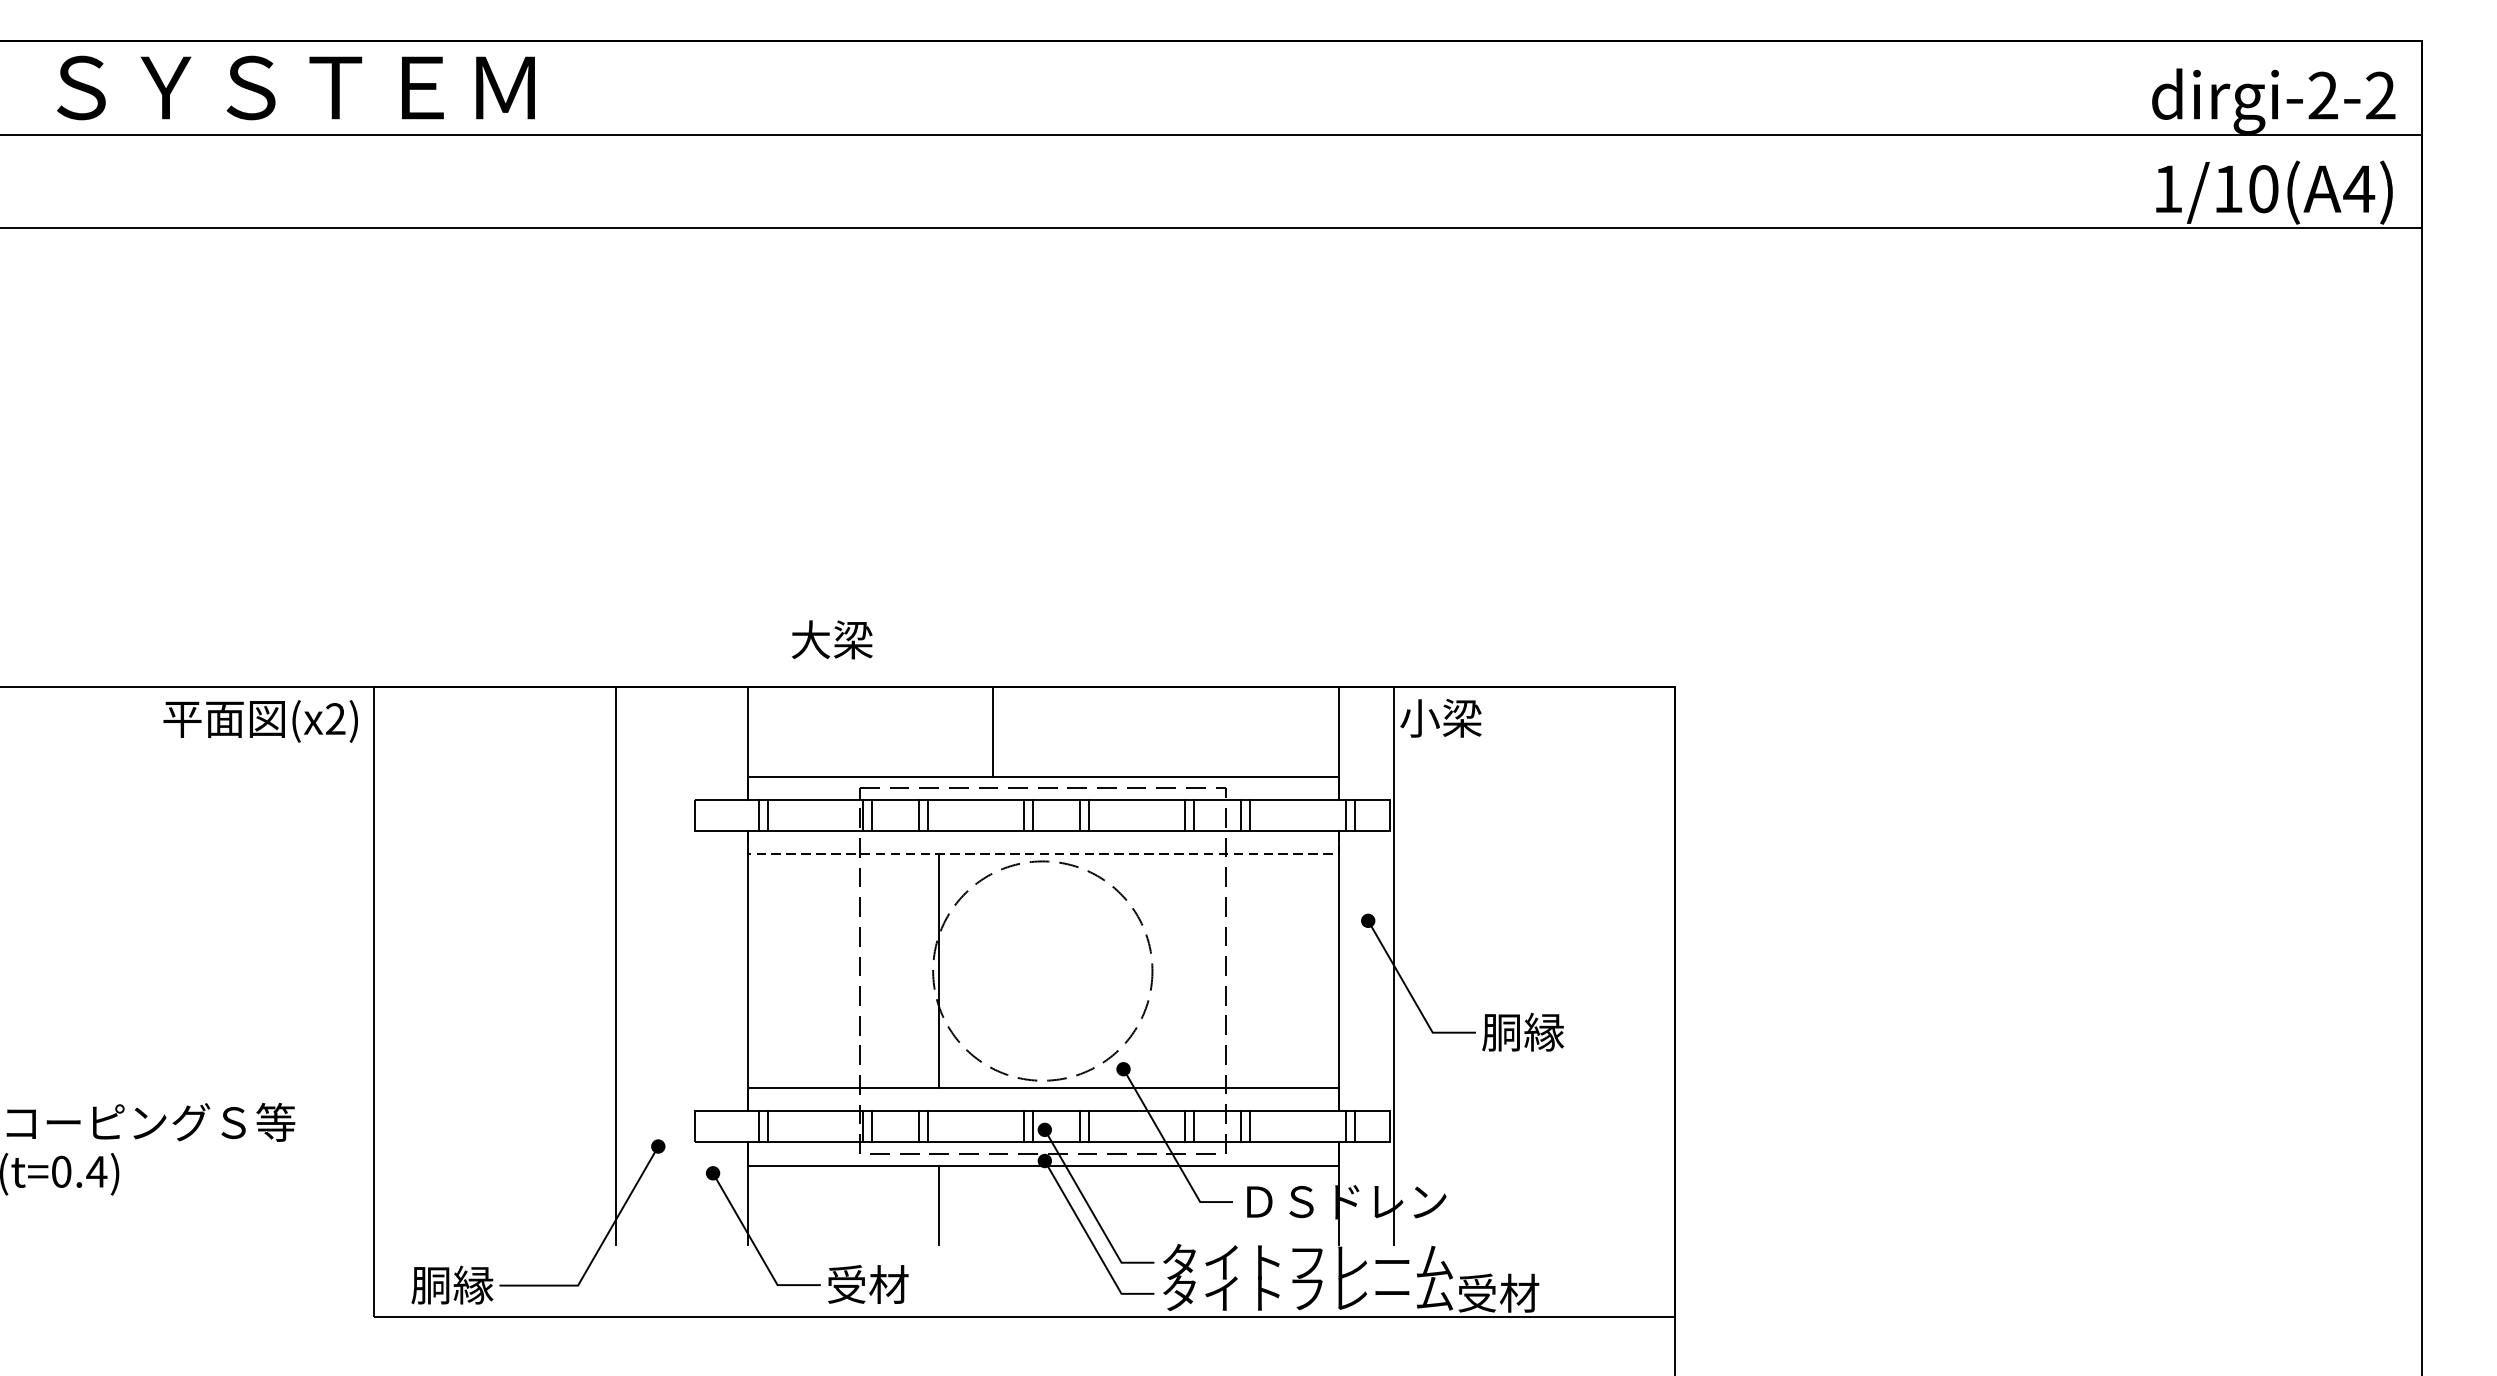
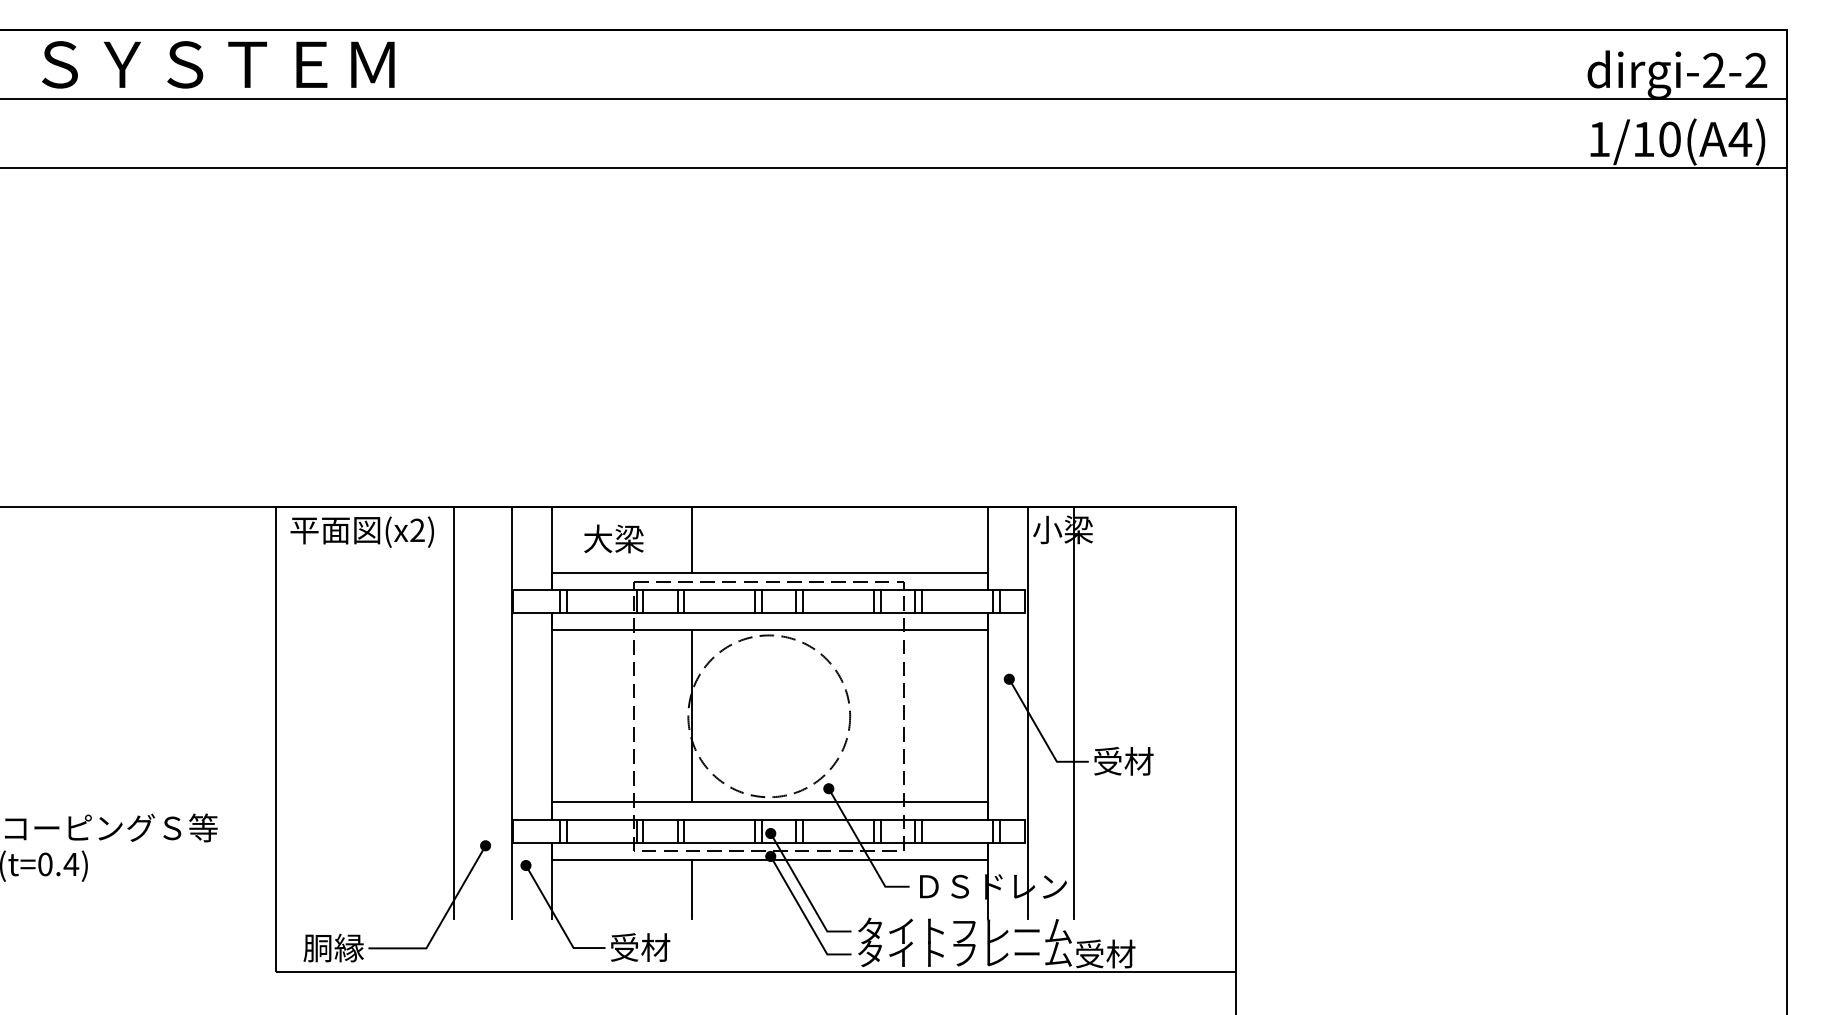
text: (831, 639) -> (613, 538), moved
text: (259, 720) -> (361, 531), moved
line: (992, 731) -> (692, 539), moved
line: (1043, 854) -> (769, 630), dashed -> solid
line: (693, 965) -> (511, 712), added
line: (1455, 965) -> (1073, 712), added
text: (1522, 1032) -> (1123, 761), 胴縁 -> 受材

